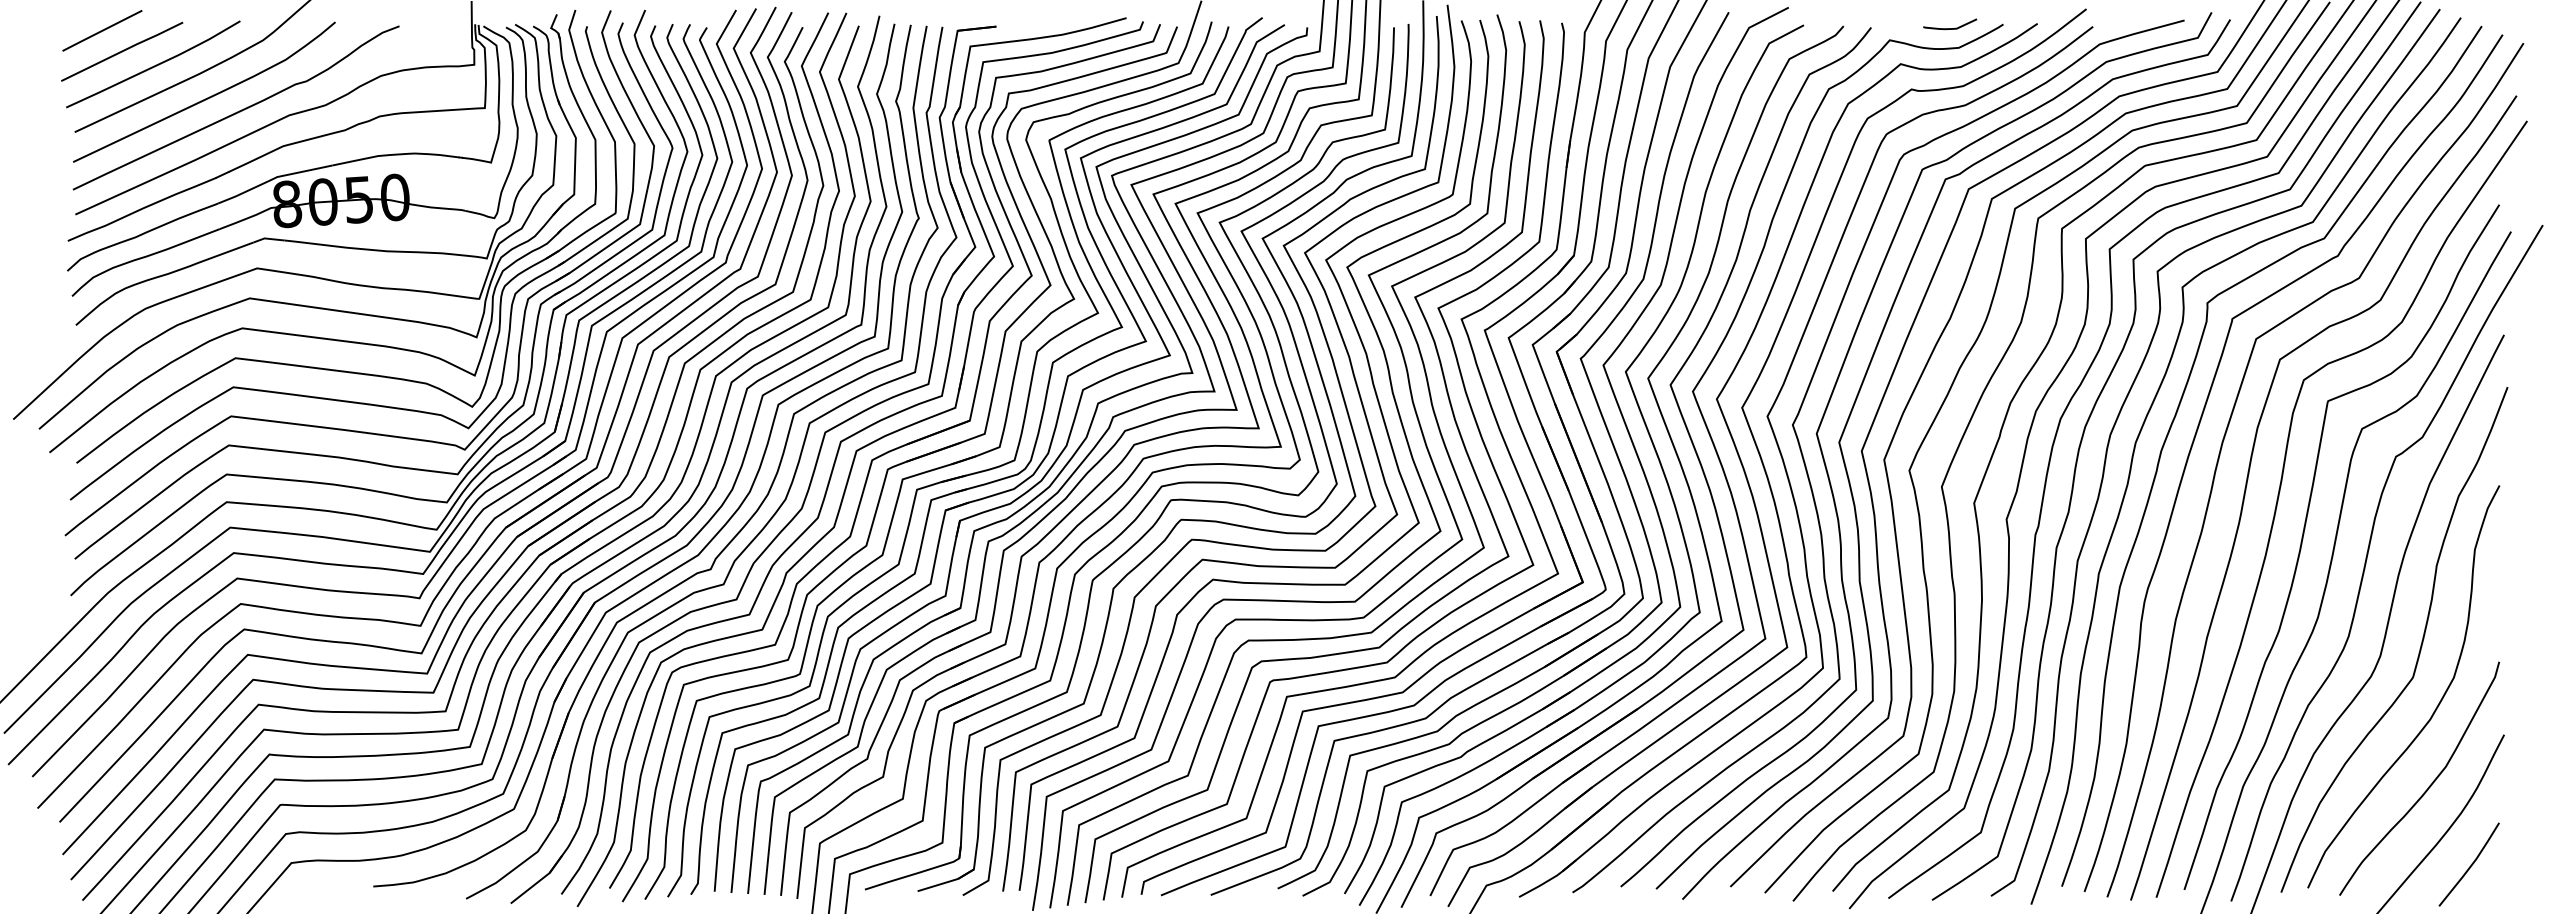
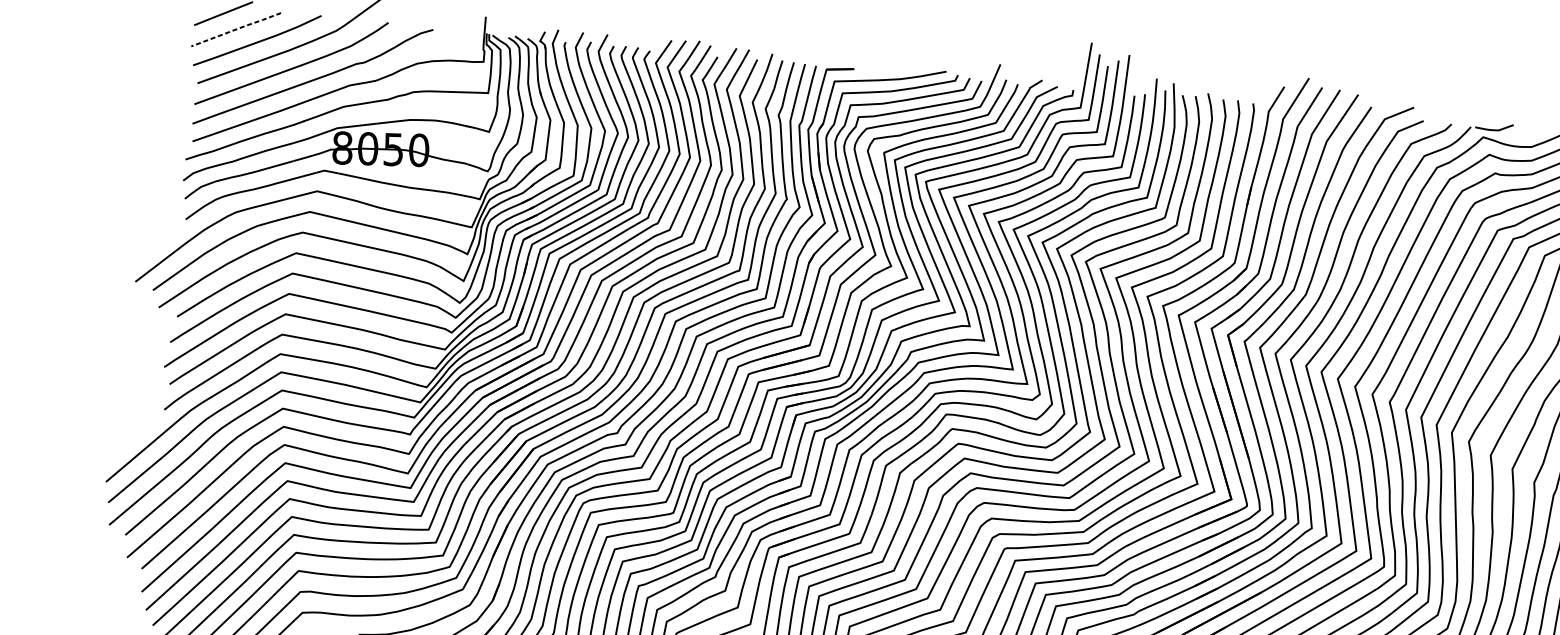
curve: (1950, 28) -> (1494, 129), moved
line: (122, 51) -> (236, 29), solid -> dashed

